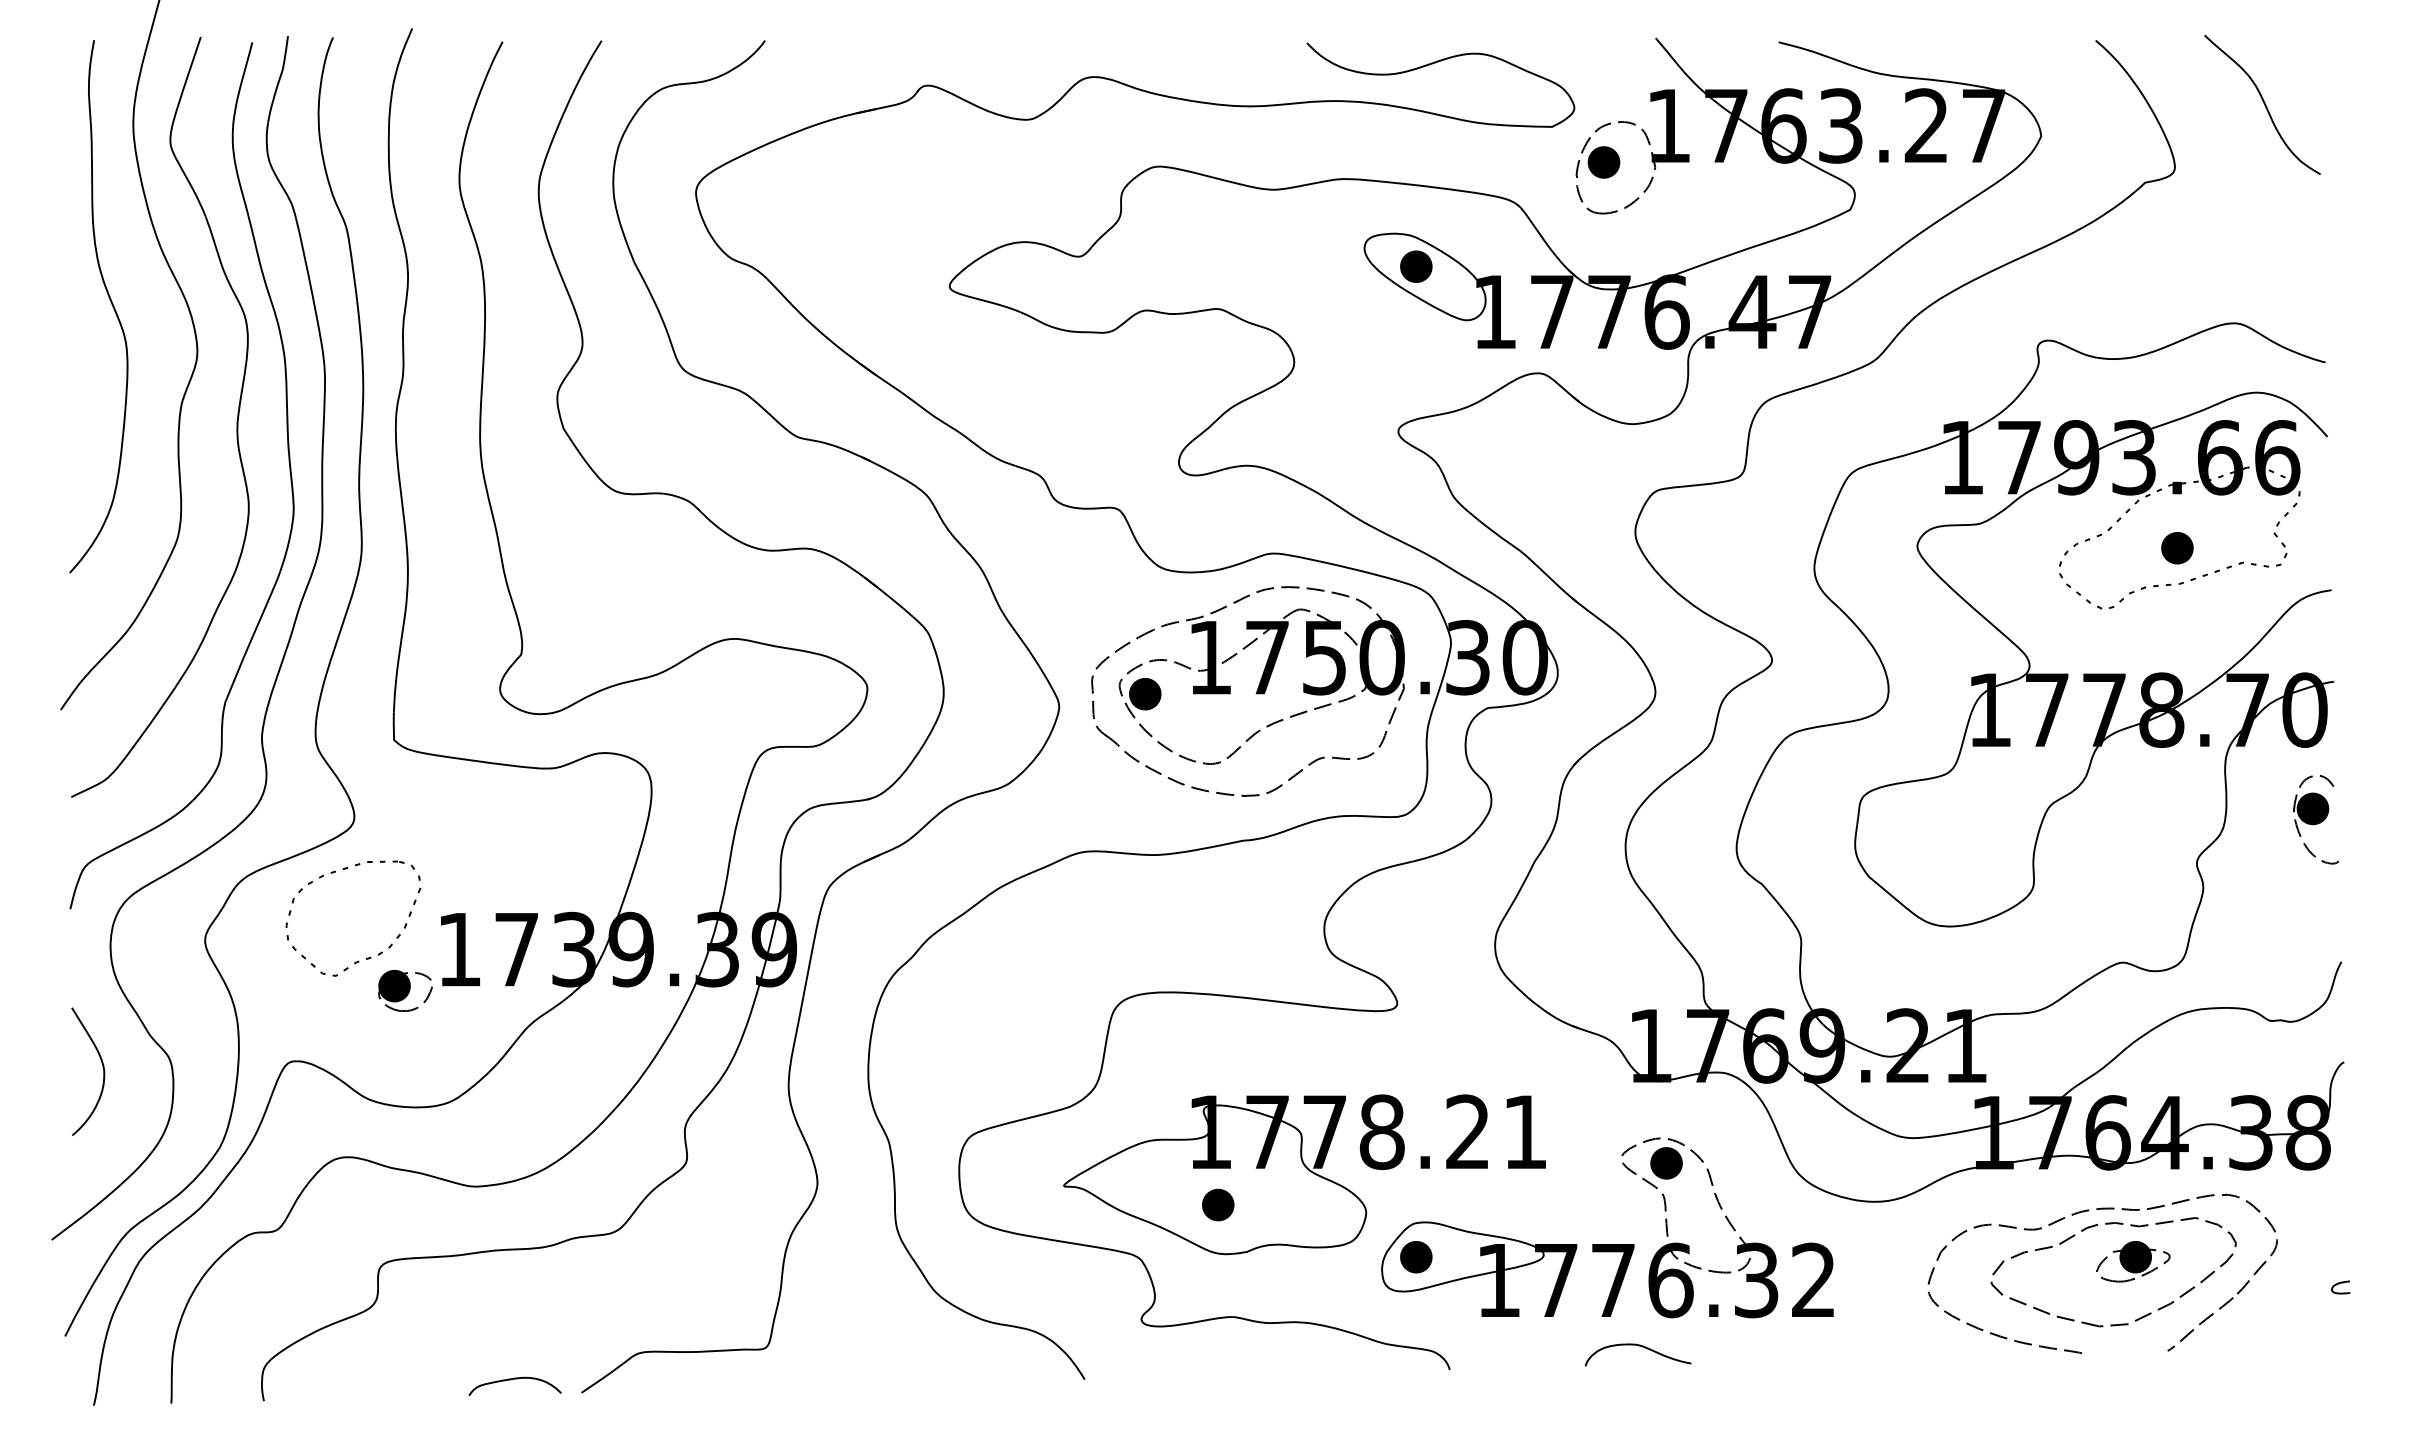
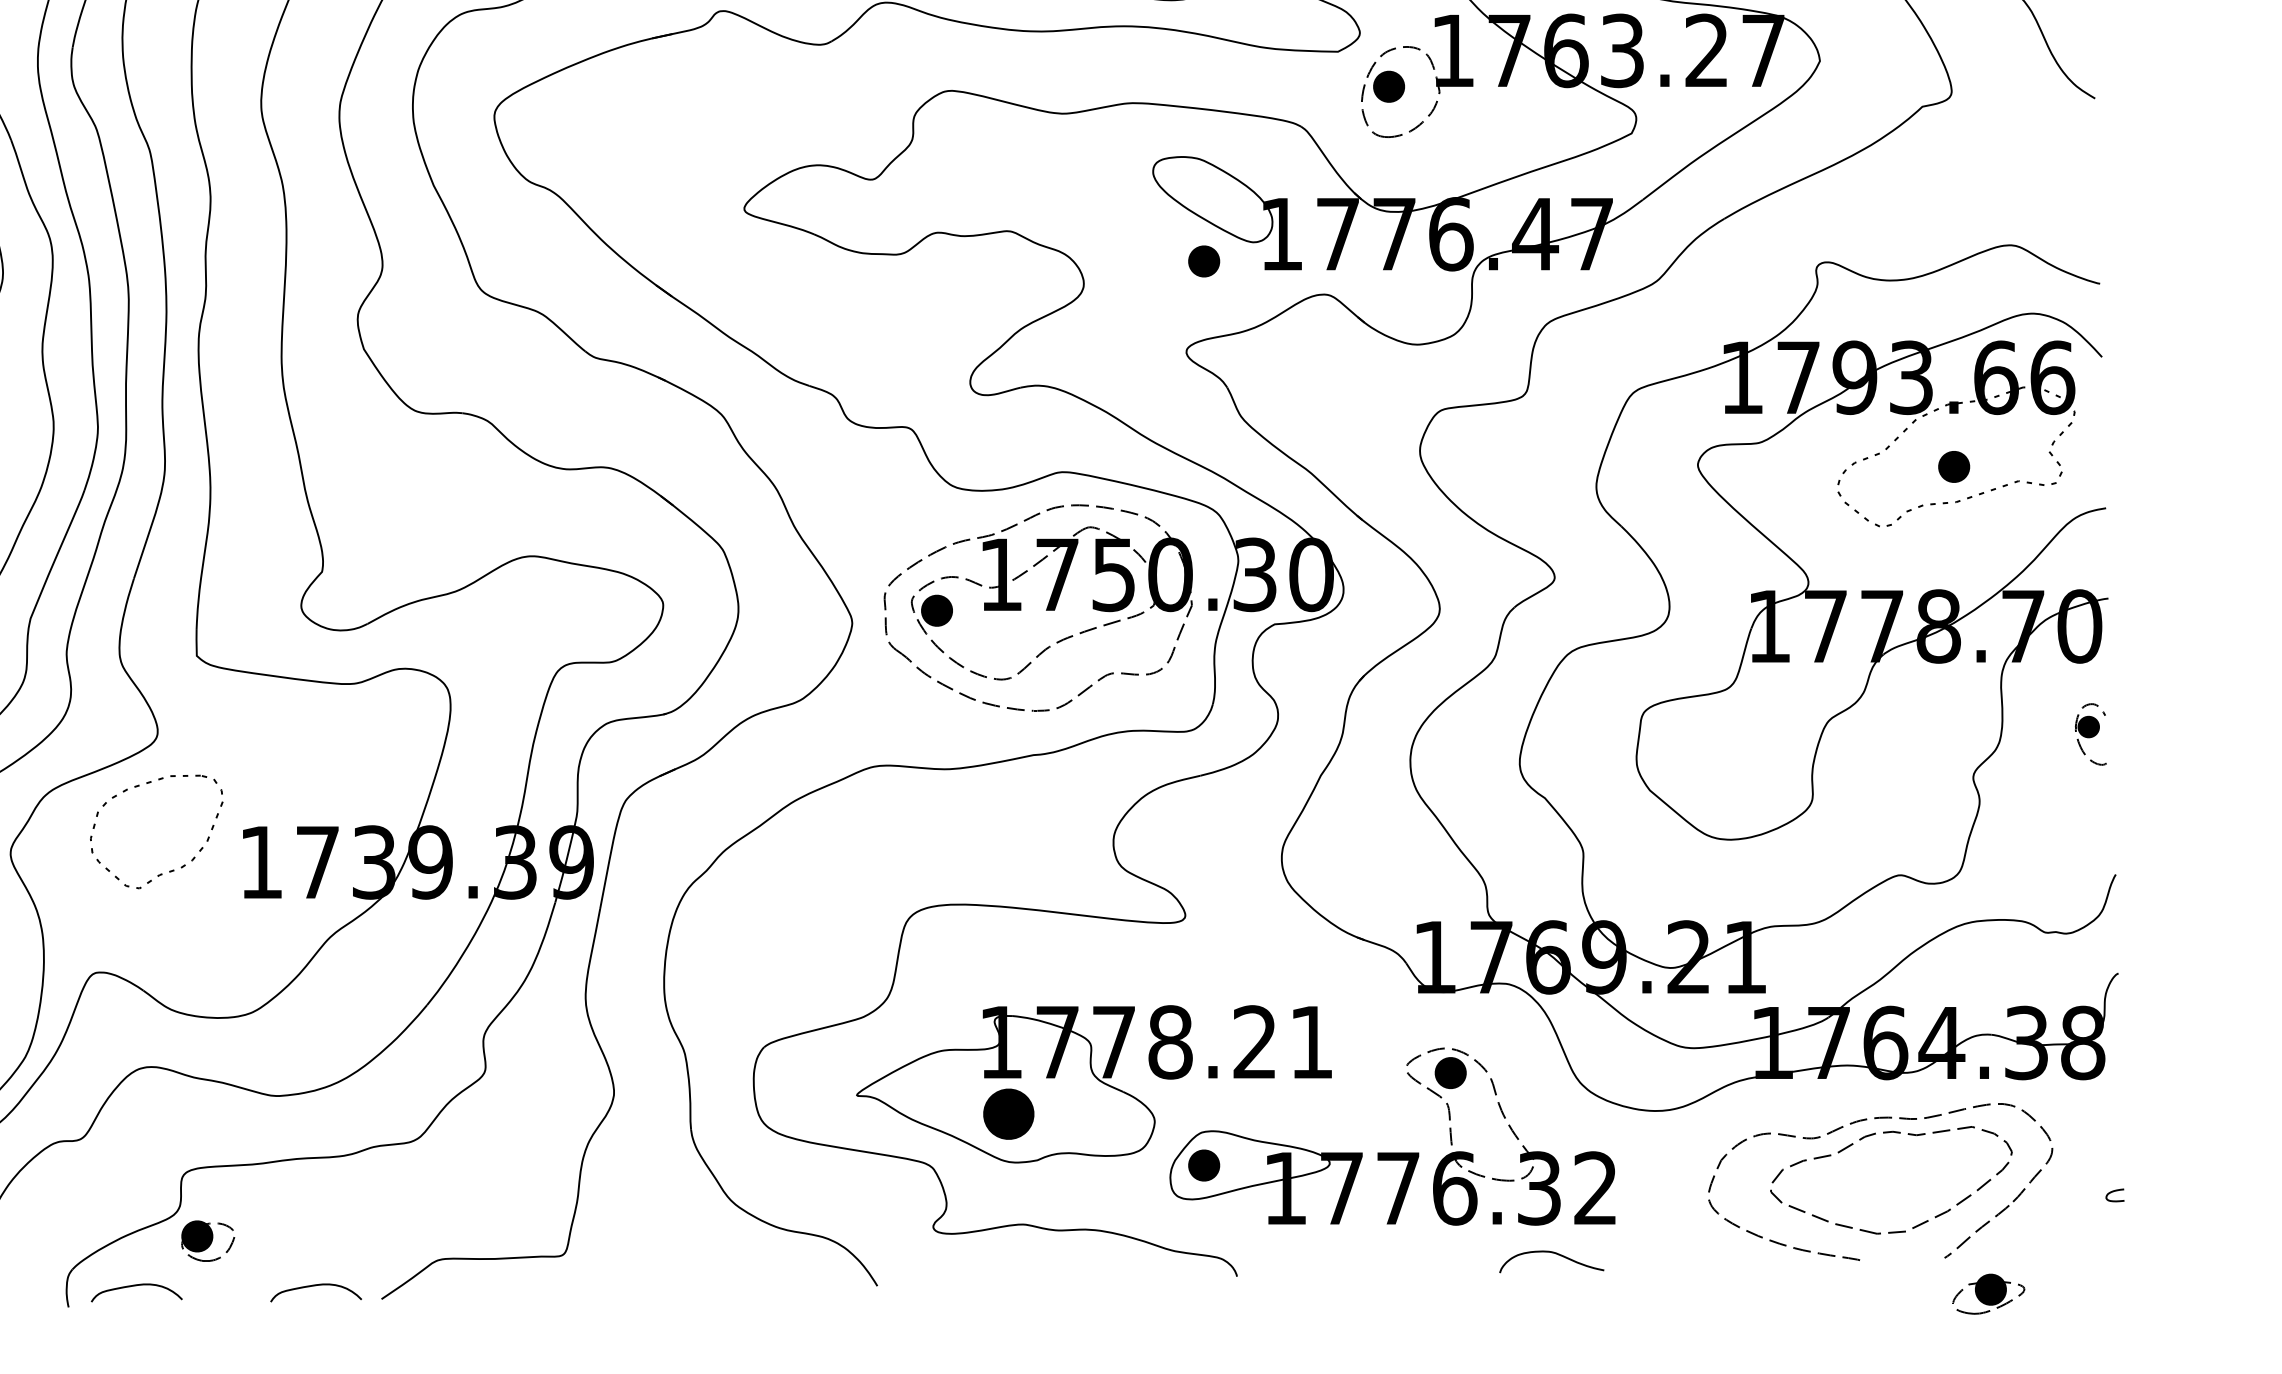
part: (1416, 266) -> (1204, 261), moved
part: (2316, 819) -> (2091, 734), size x0.7
part: (405, 990) -> (208, 1240), moved
part: (1218, 1204) -> (1009, 1113), size x1.6
part: (2133, 1261) -> (1988, 1293), moved
curve: (1638, 1346) -> (1552, 1253), moved
curve: (329, 1380) -> (133, 1287), added

